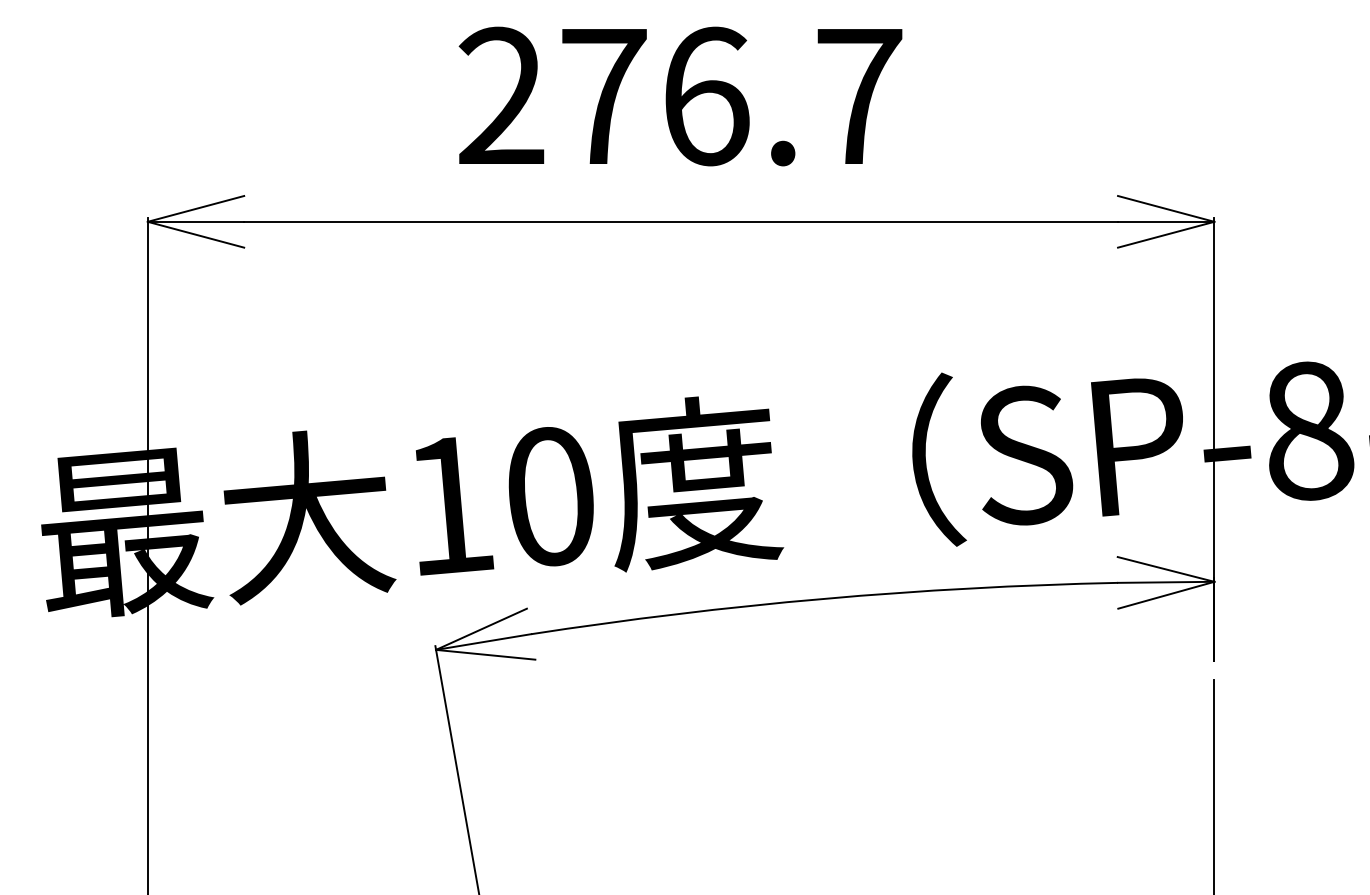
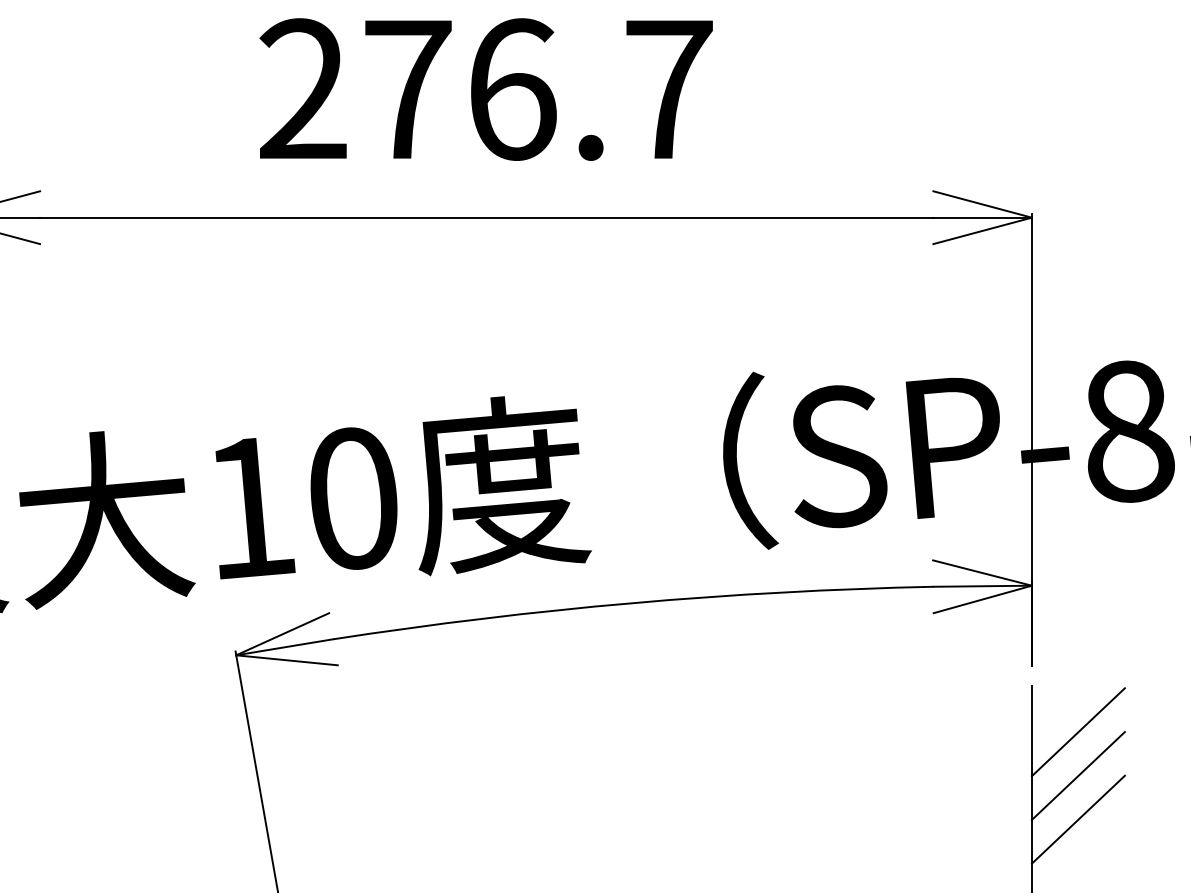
line: (1259, 725) -> (1078, 732), added
line: (1259, 767) -> (1078, 775), added
line: (1259, 810) -> (1078, 819), added

